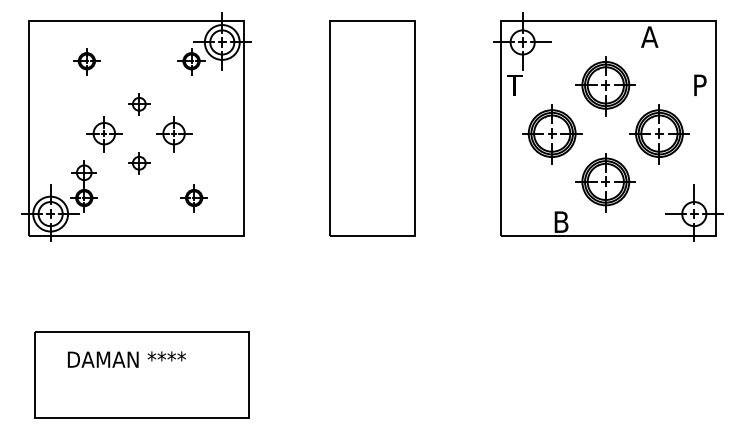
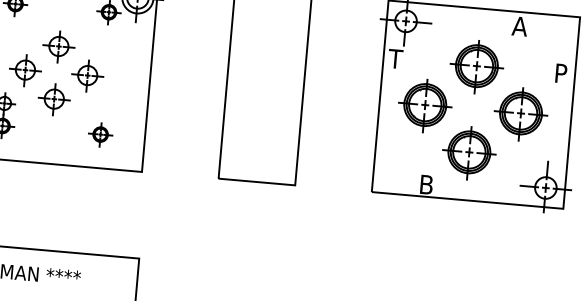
part: (139, 104) -> (59, 46), size x1.67
part: (139, 163) -> (54, 99), size x1.67

